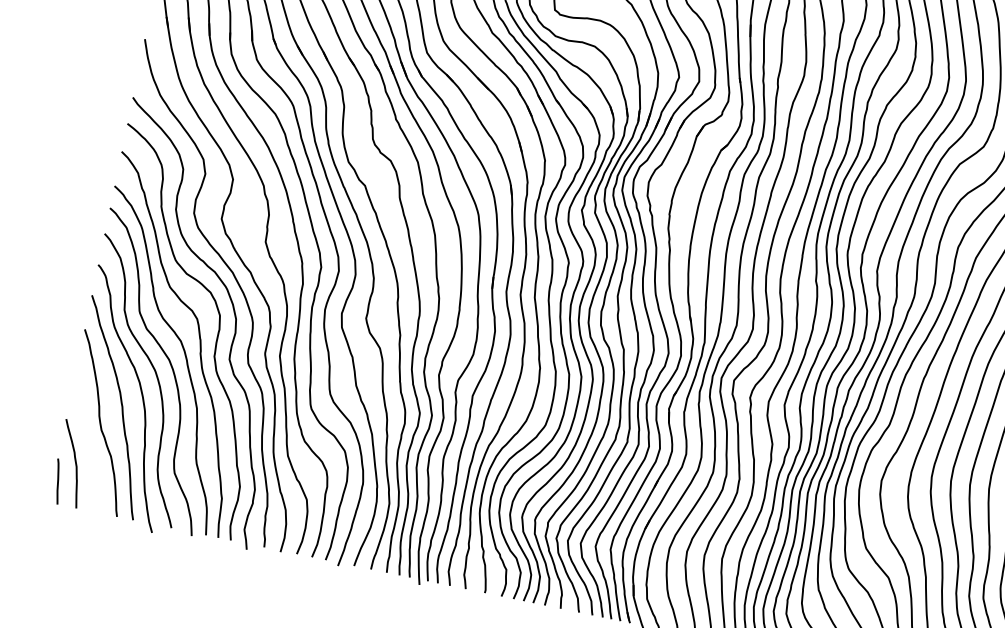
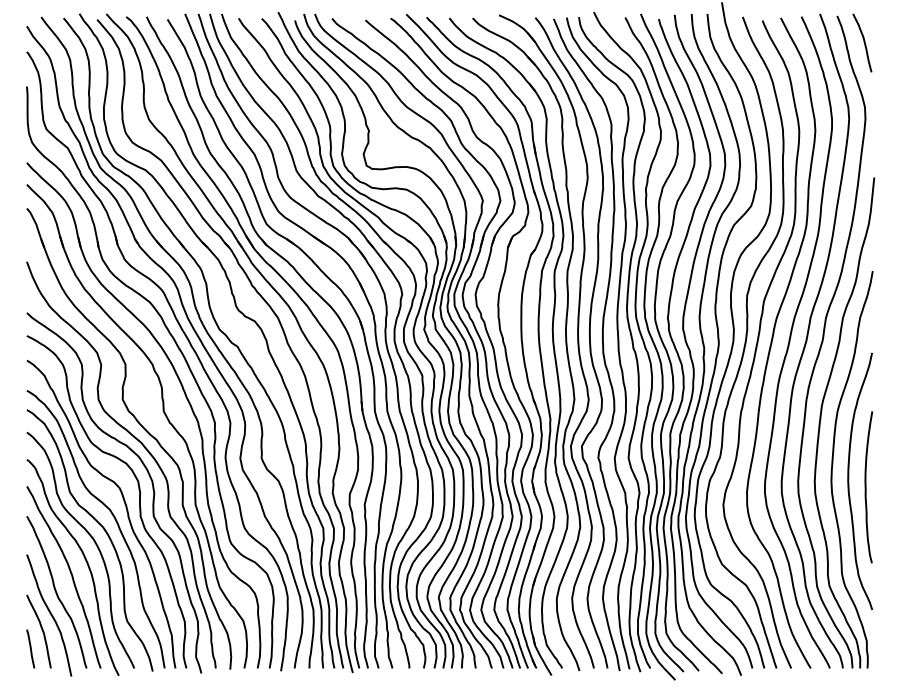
curve: (88, 448) -> (50, 615), added

